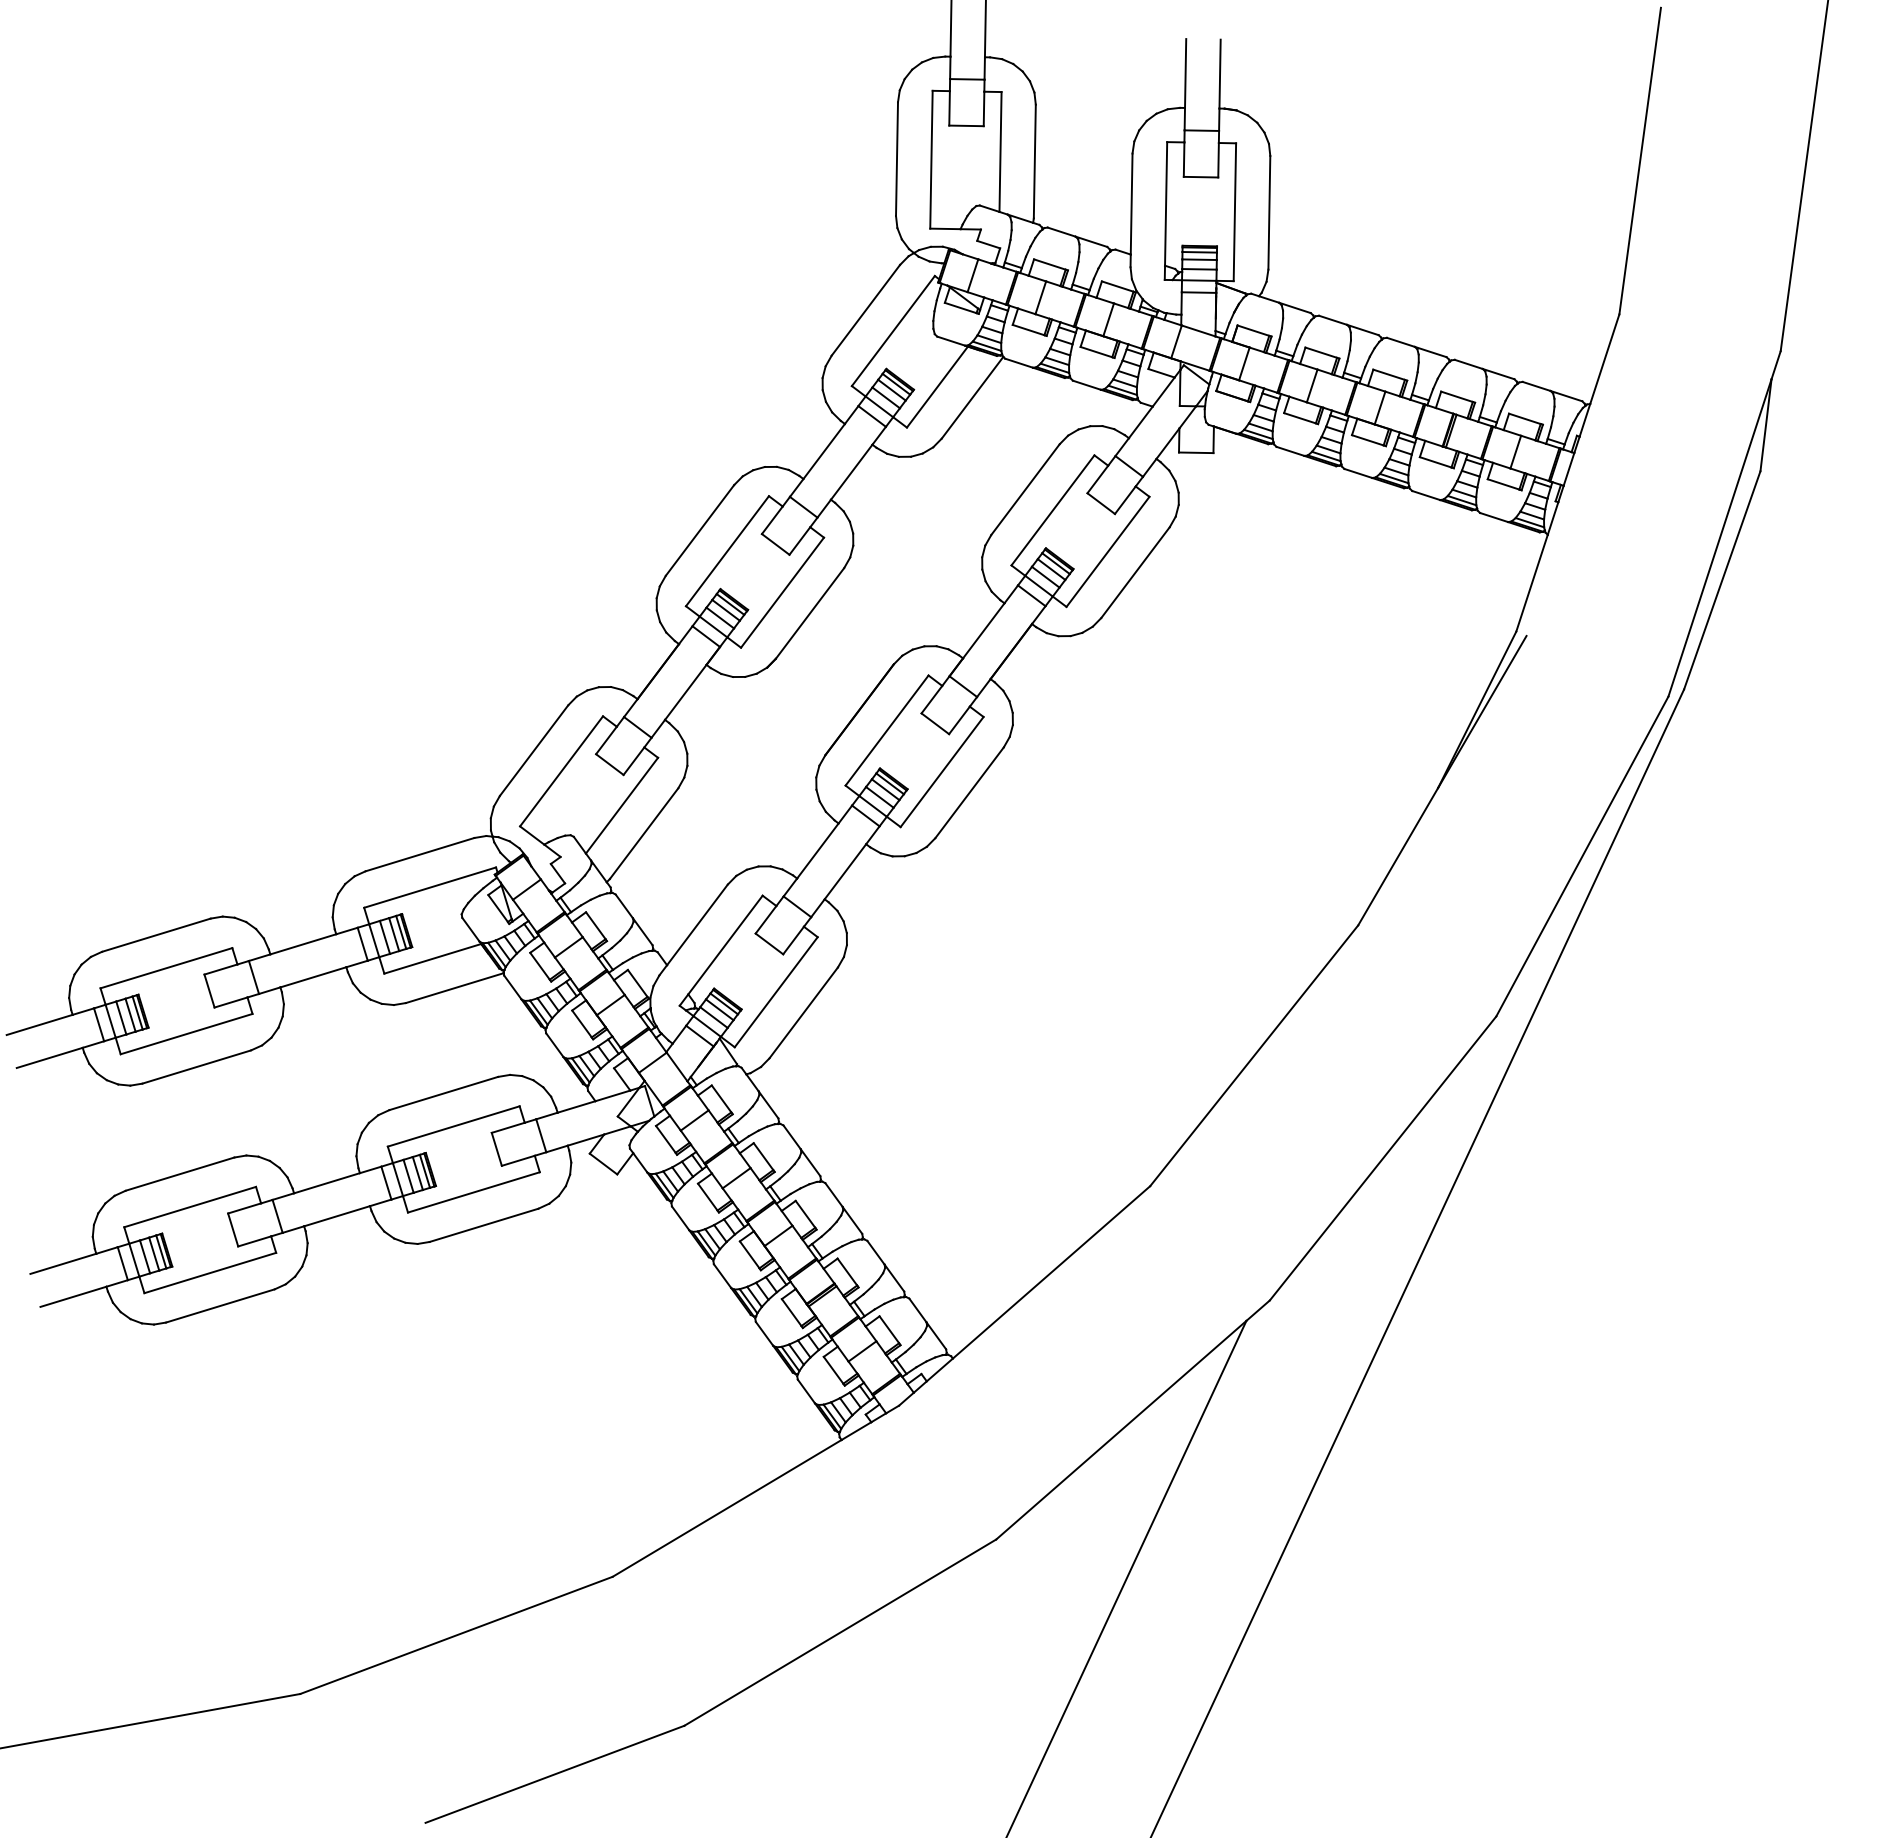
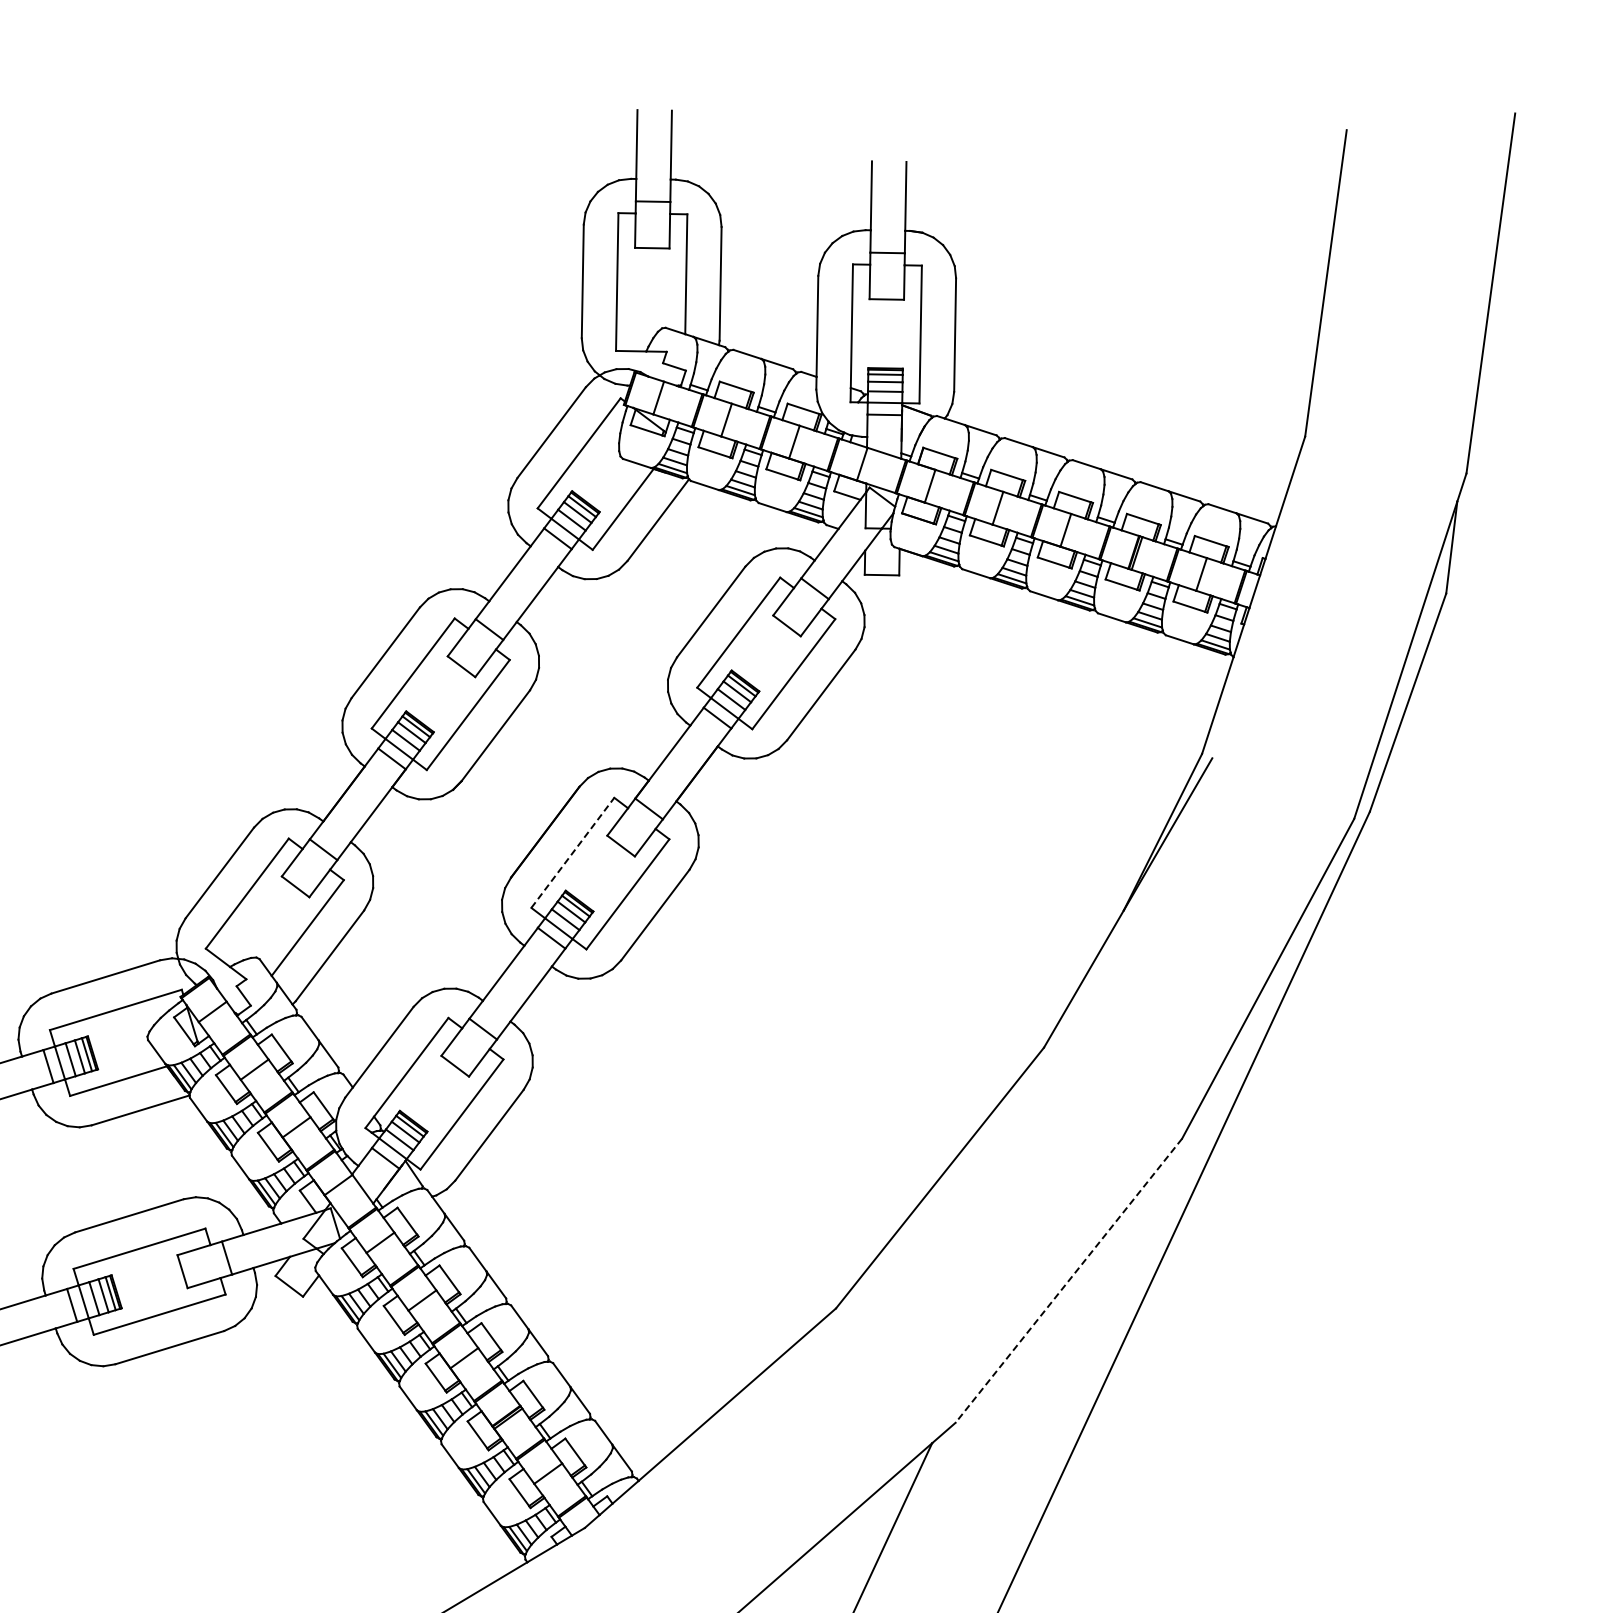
line: (887, 730) -> (573, 852), solid -> dashed
line: (1383, 1158) -> (1069, 1280), solid -> dashed

